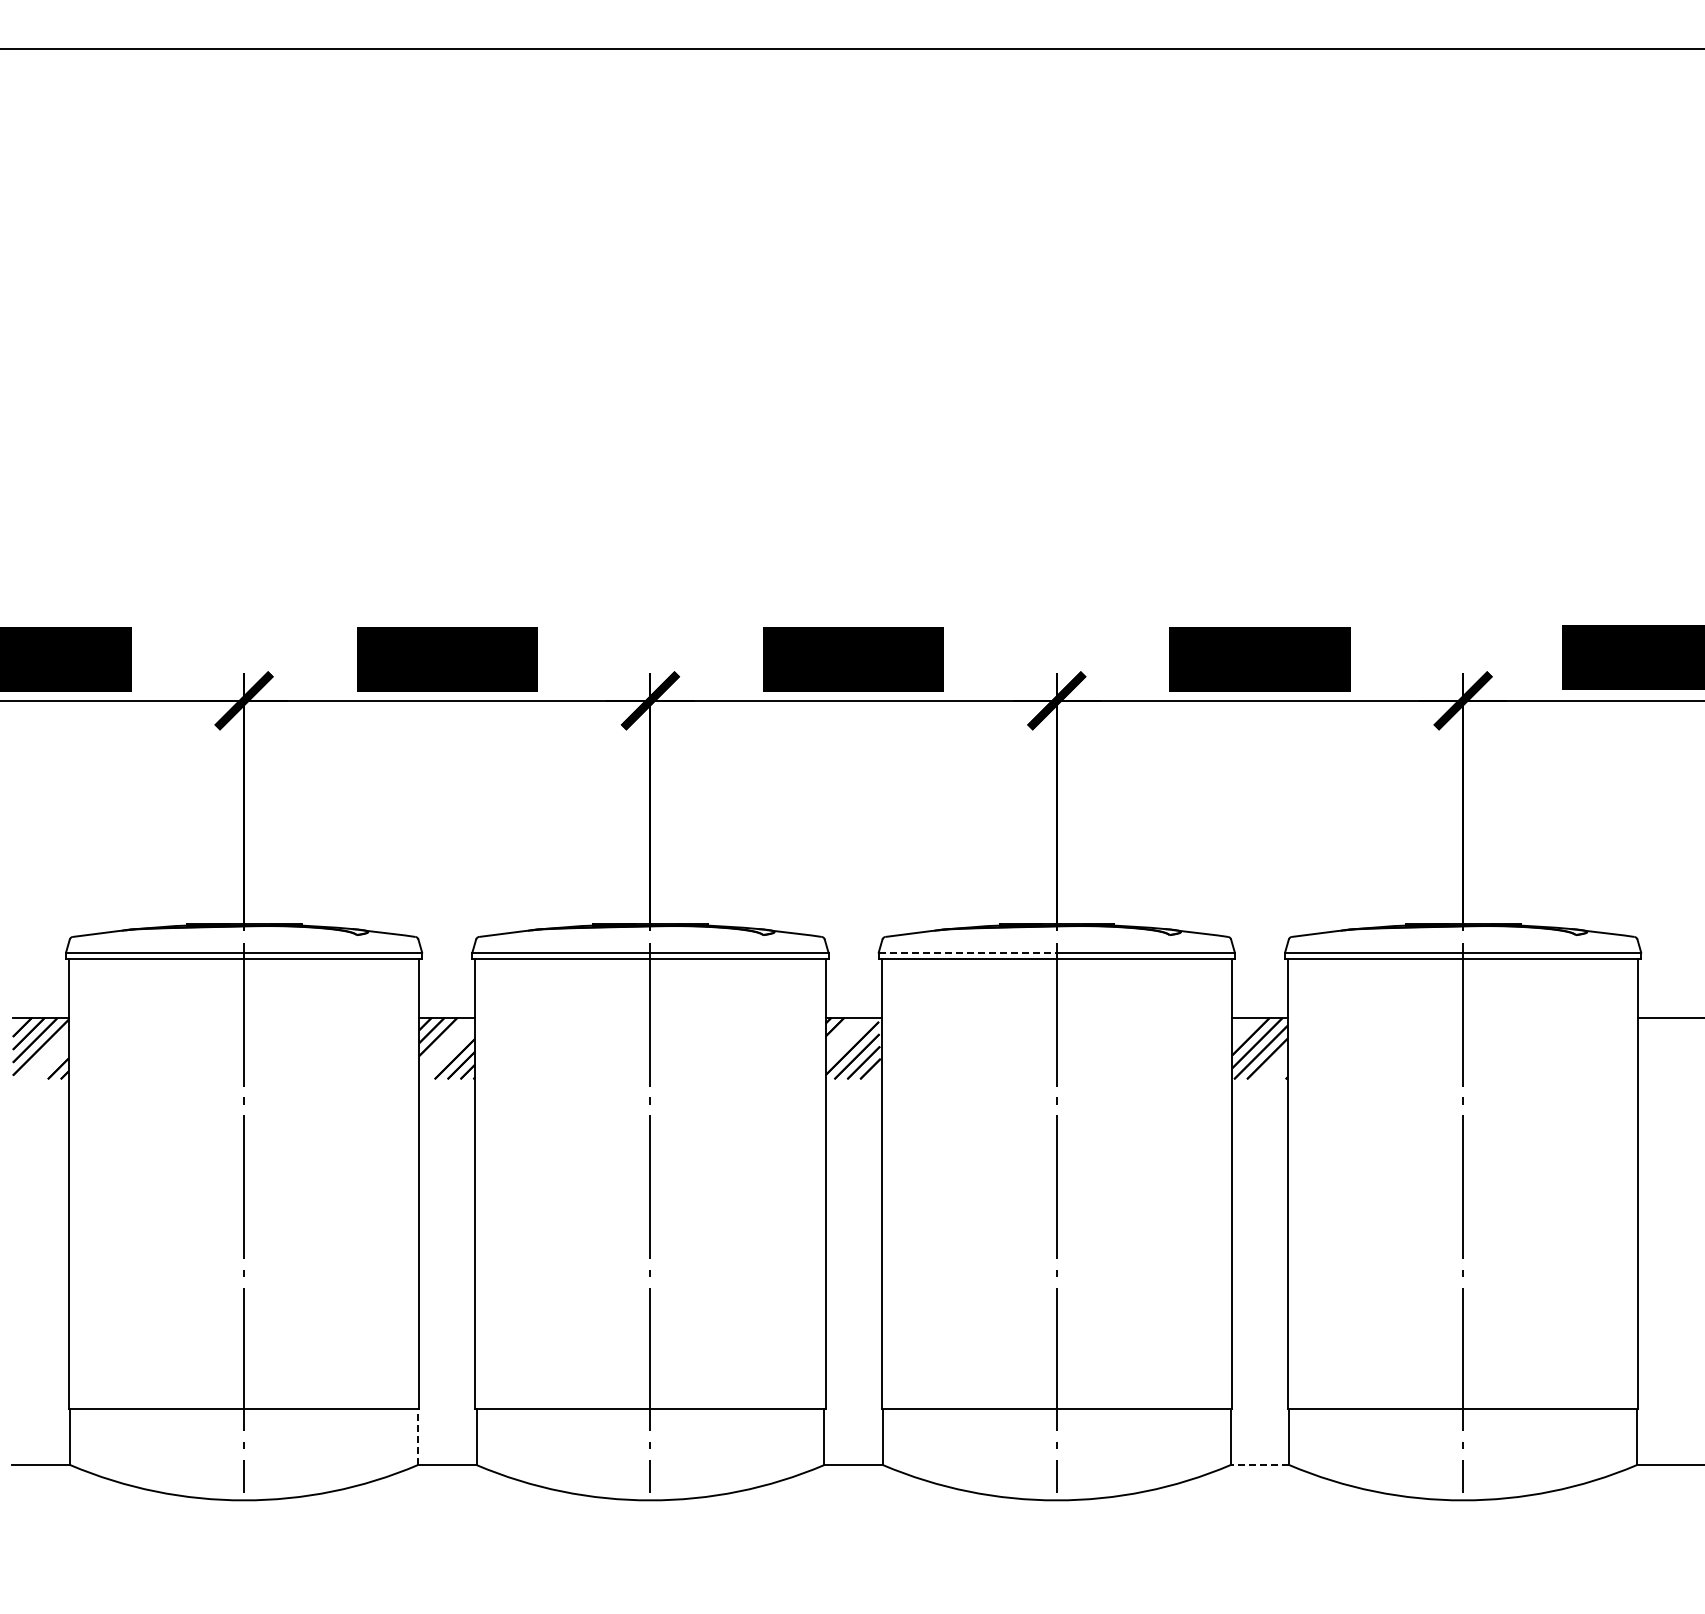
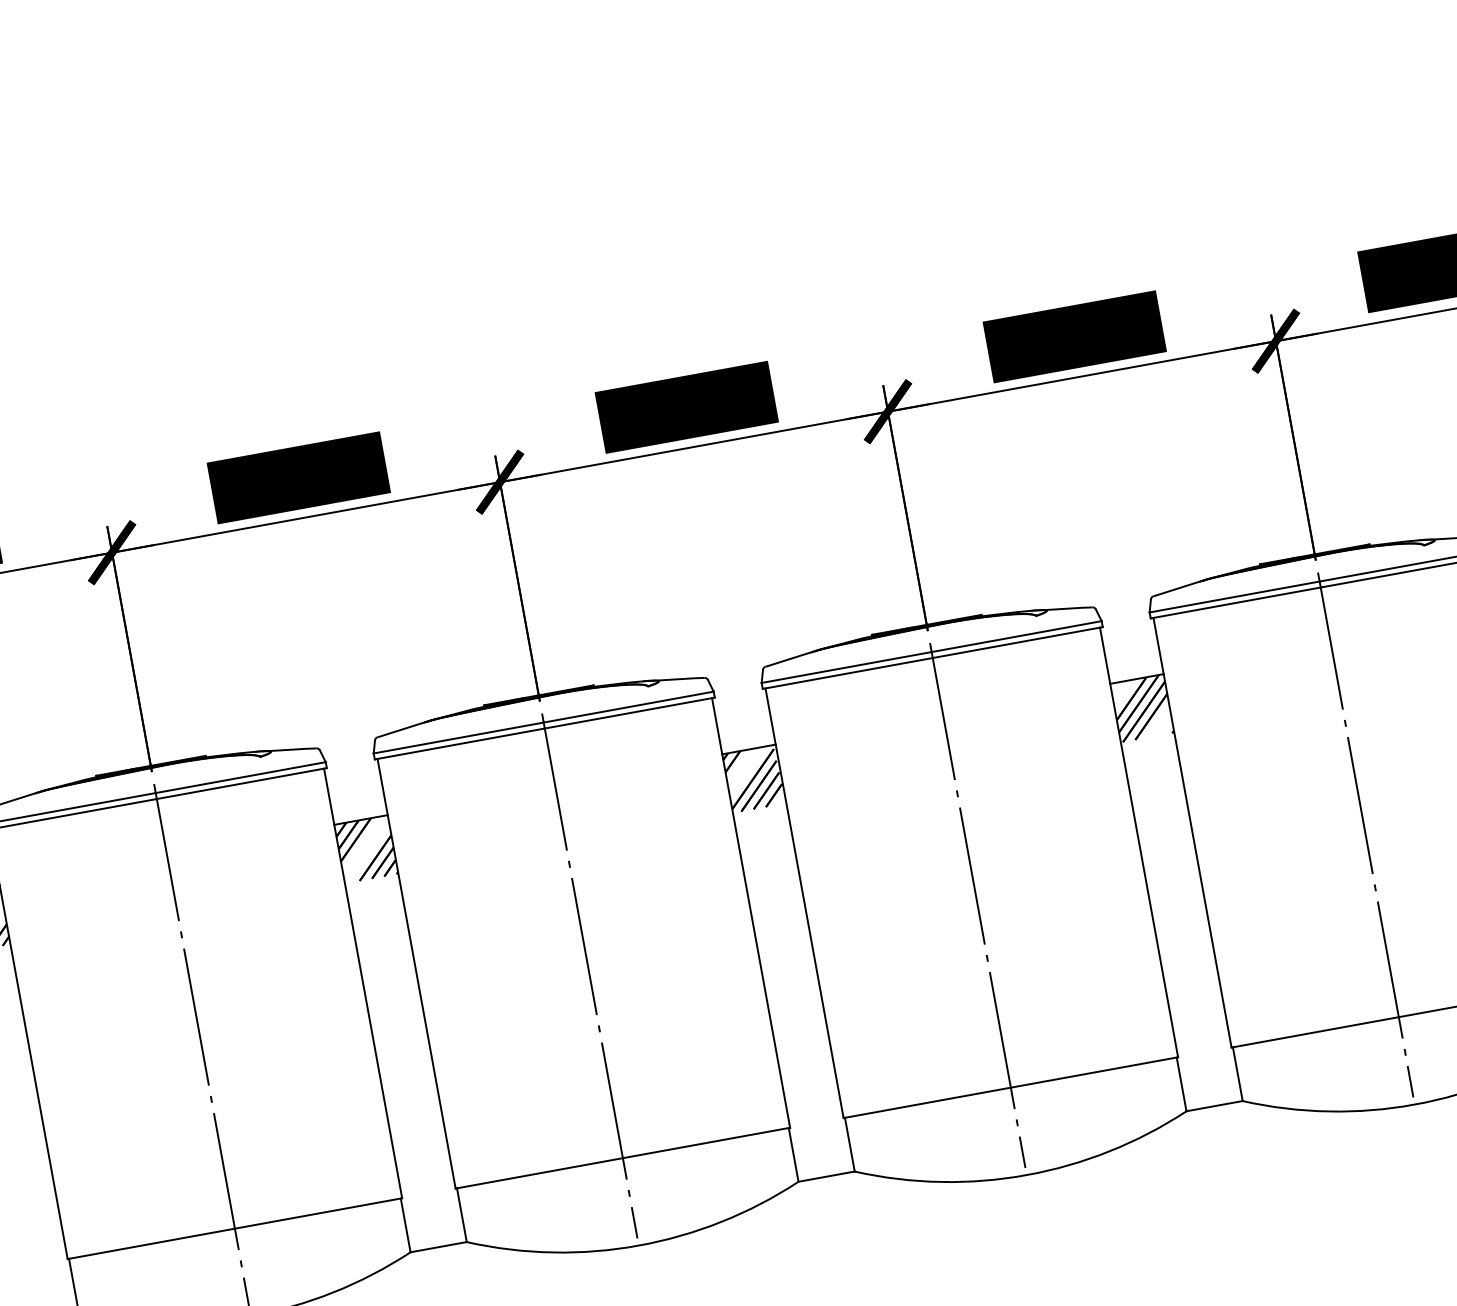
line: (968, 952) -> (847, 667), dashed -> solid
line: (417, 1436) -> (405, 1225), dashed -> solid
line: (1259, 1465) -> (1214, 1106), dashed -> solid

